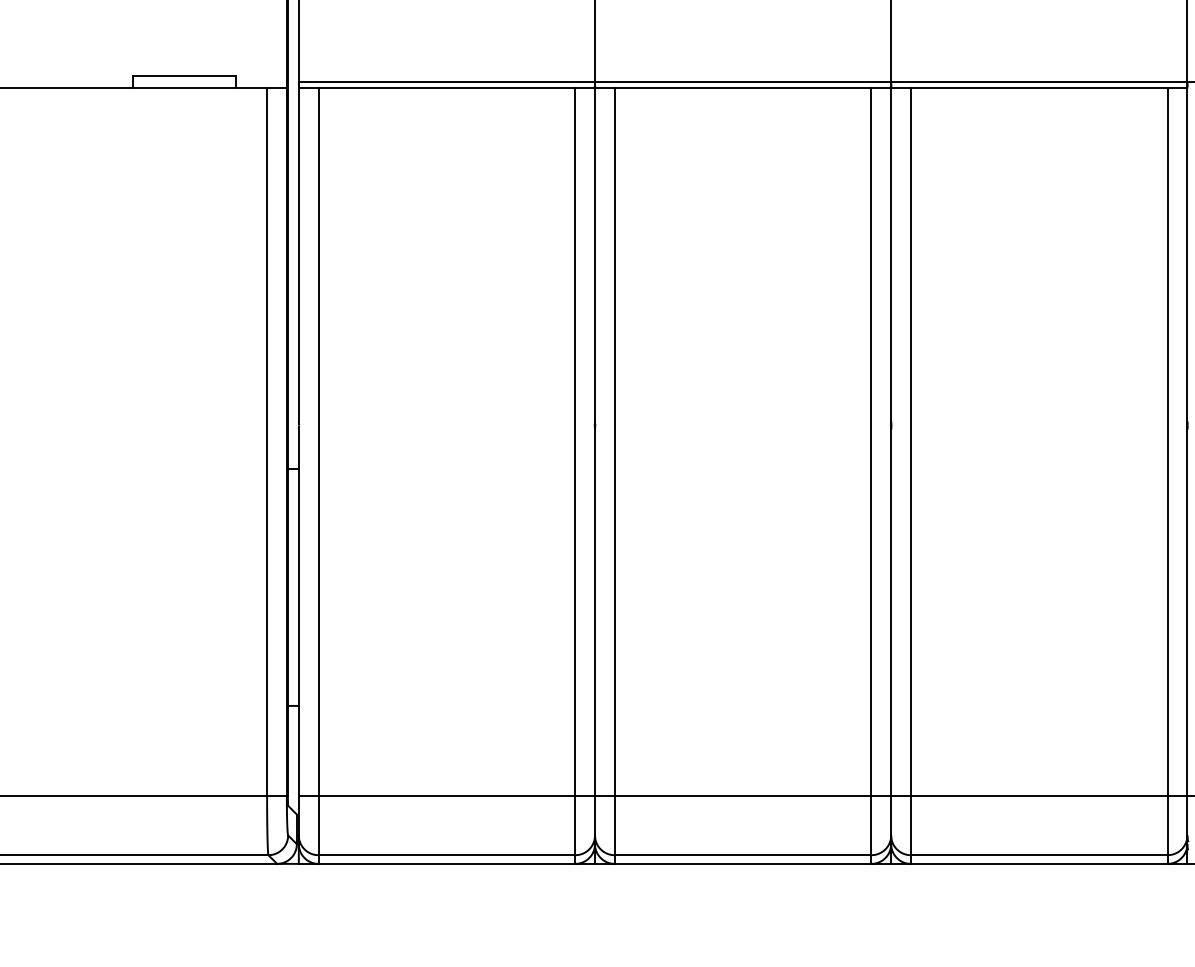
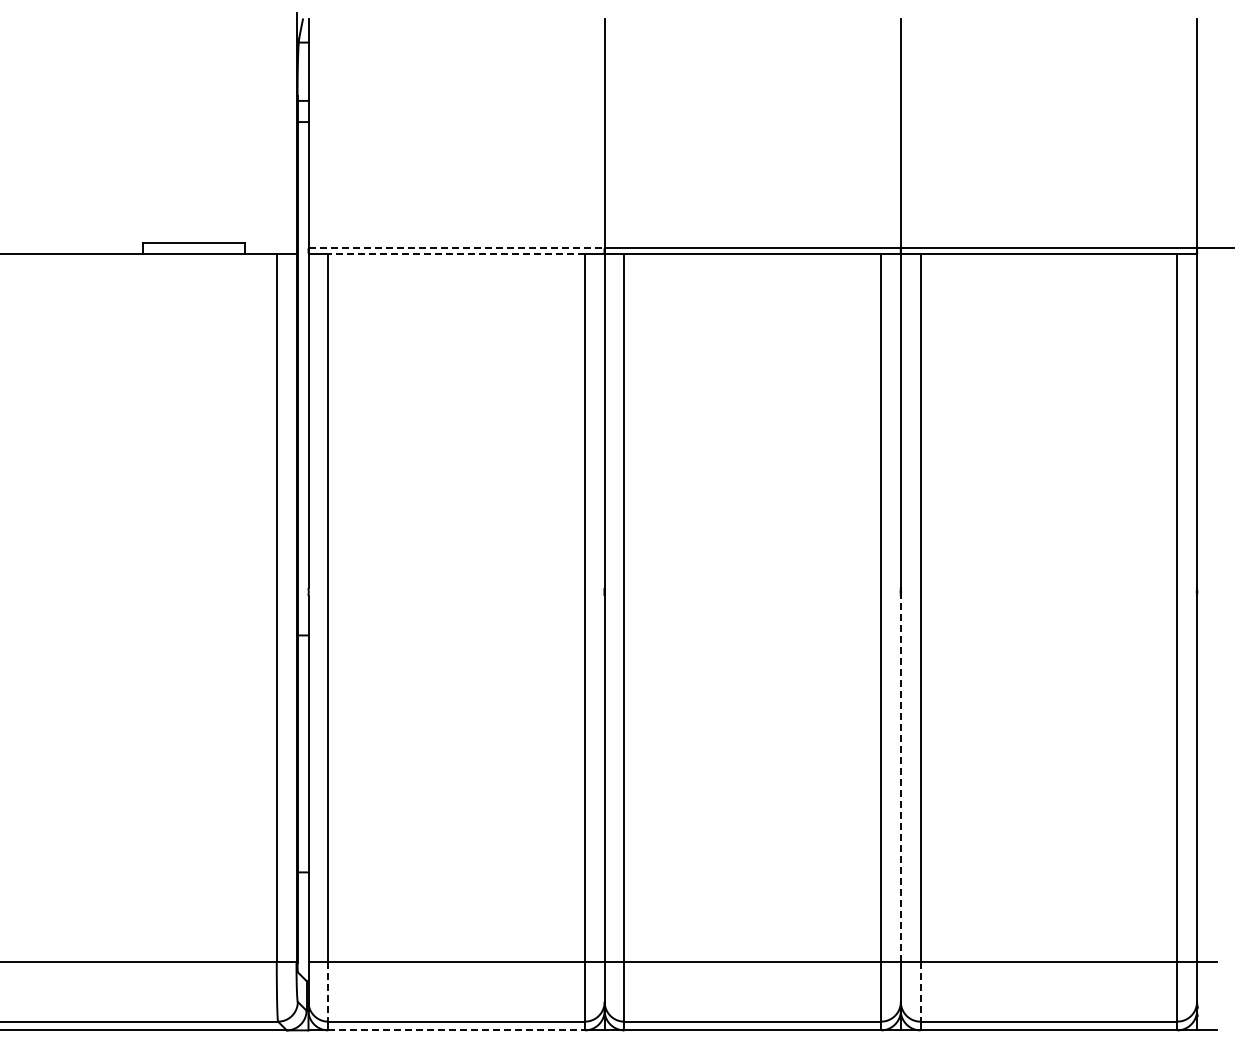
line: (447, 82) -> (457, 248), solid -> dashed
line: (446, 88) -> (456, 254), solid -> dashed
line: (890, 612) -> (900, 778), solid -> dashed
line: (318, 826) -> (328, 992), solid -> dashed
line: (910, 826) -> (920, 992), solid -> dashed
line: (447, 864) -> (457, 1030), solid -> dashed

